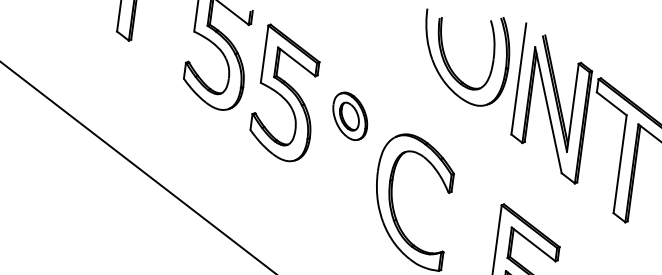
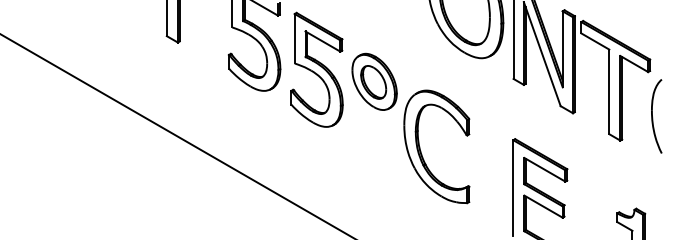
part: (350, 115) -> (374, 81), size x1.43

